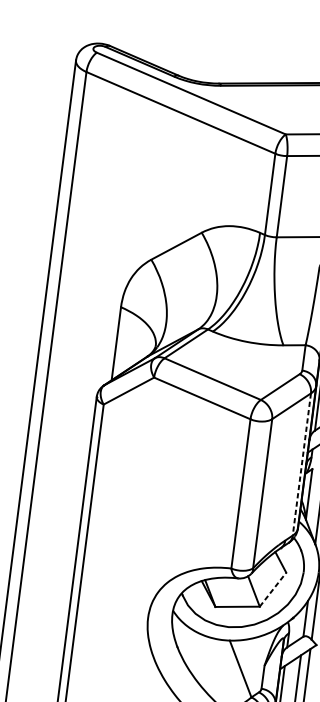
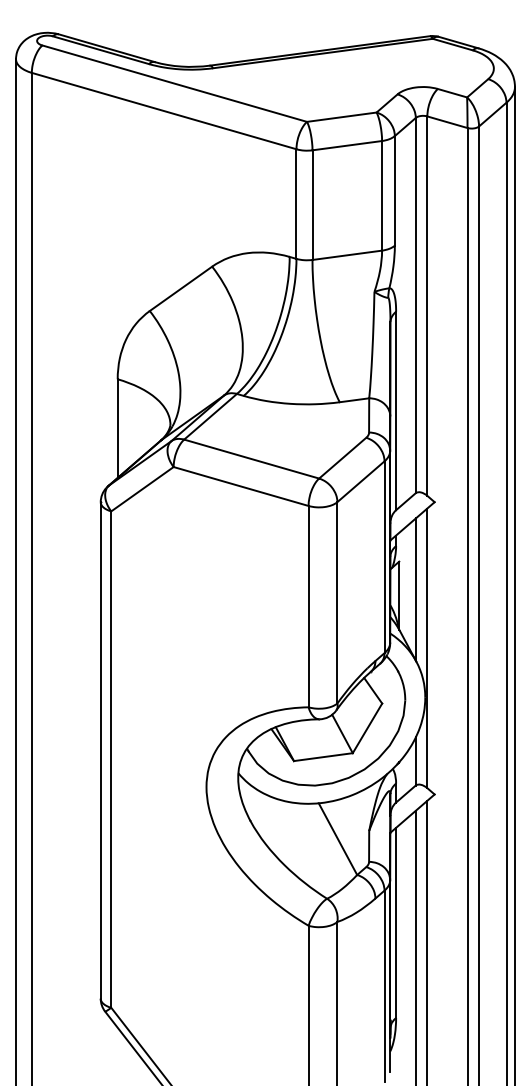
line: (301, 464) -> (384, 557), dashed -> solid
line: (273, 589) -> (367, 728), dashed -> solid

